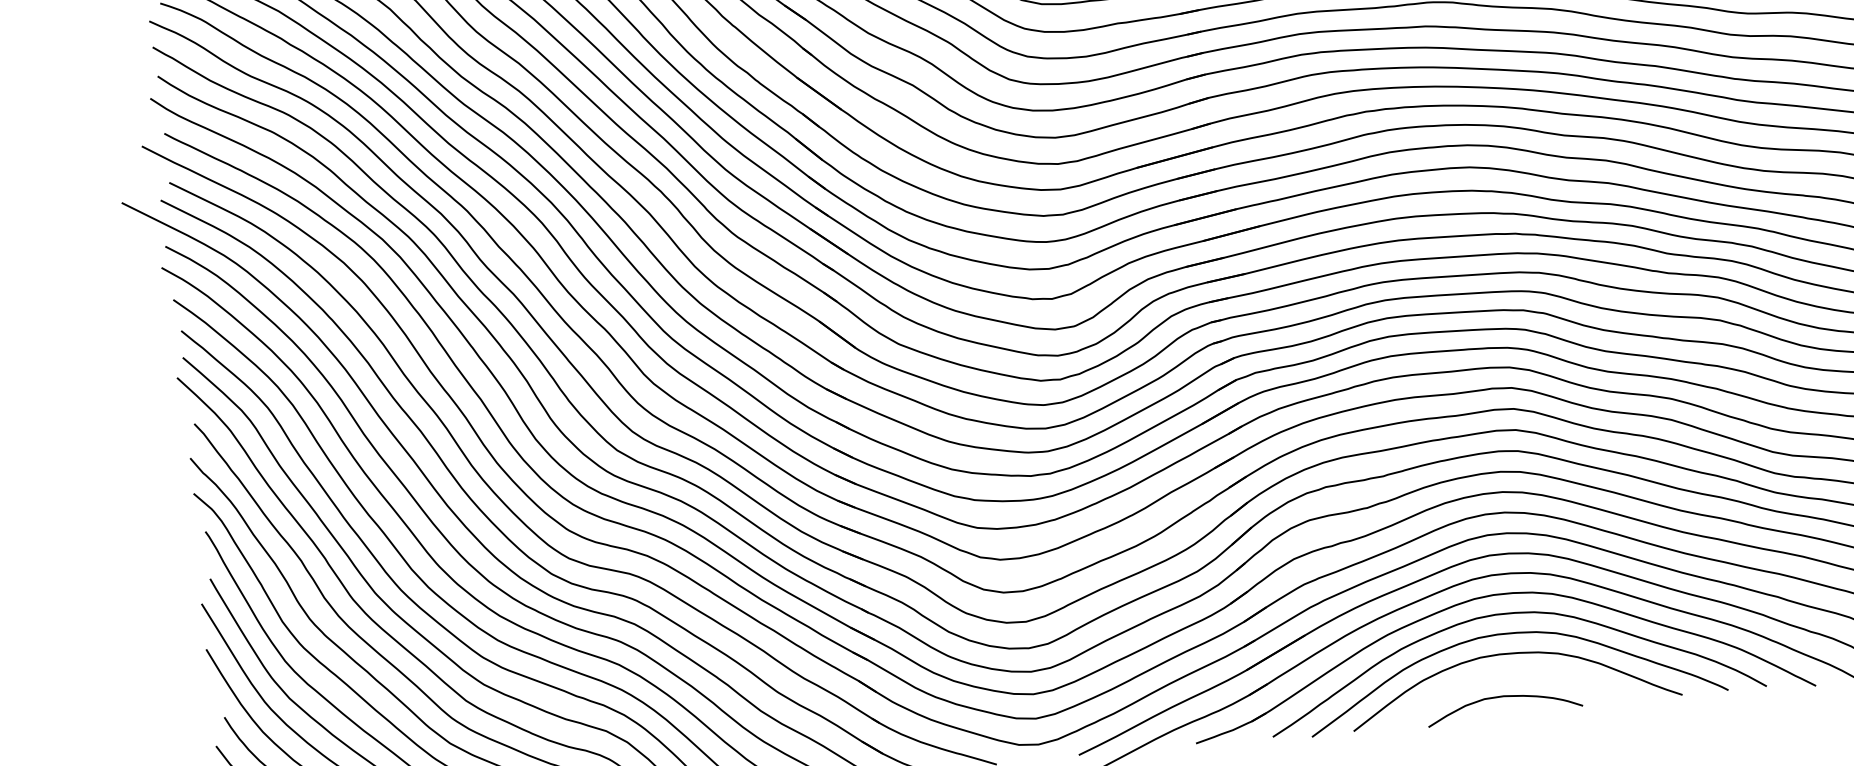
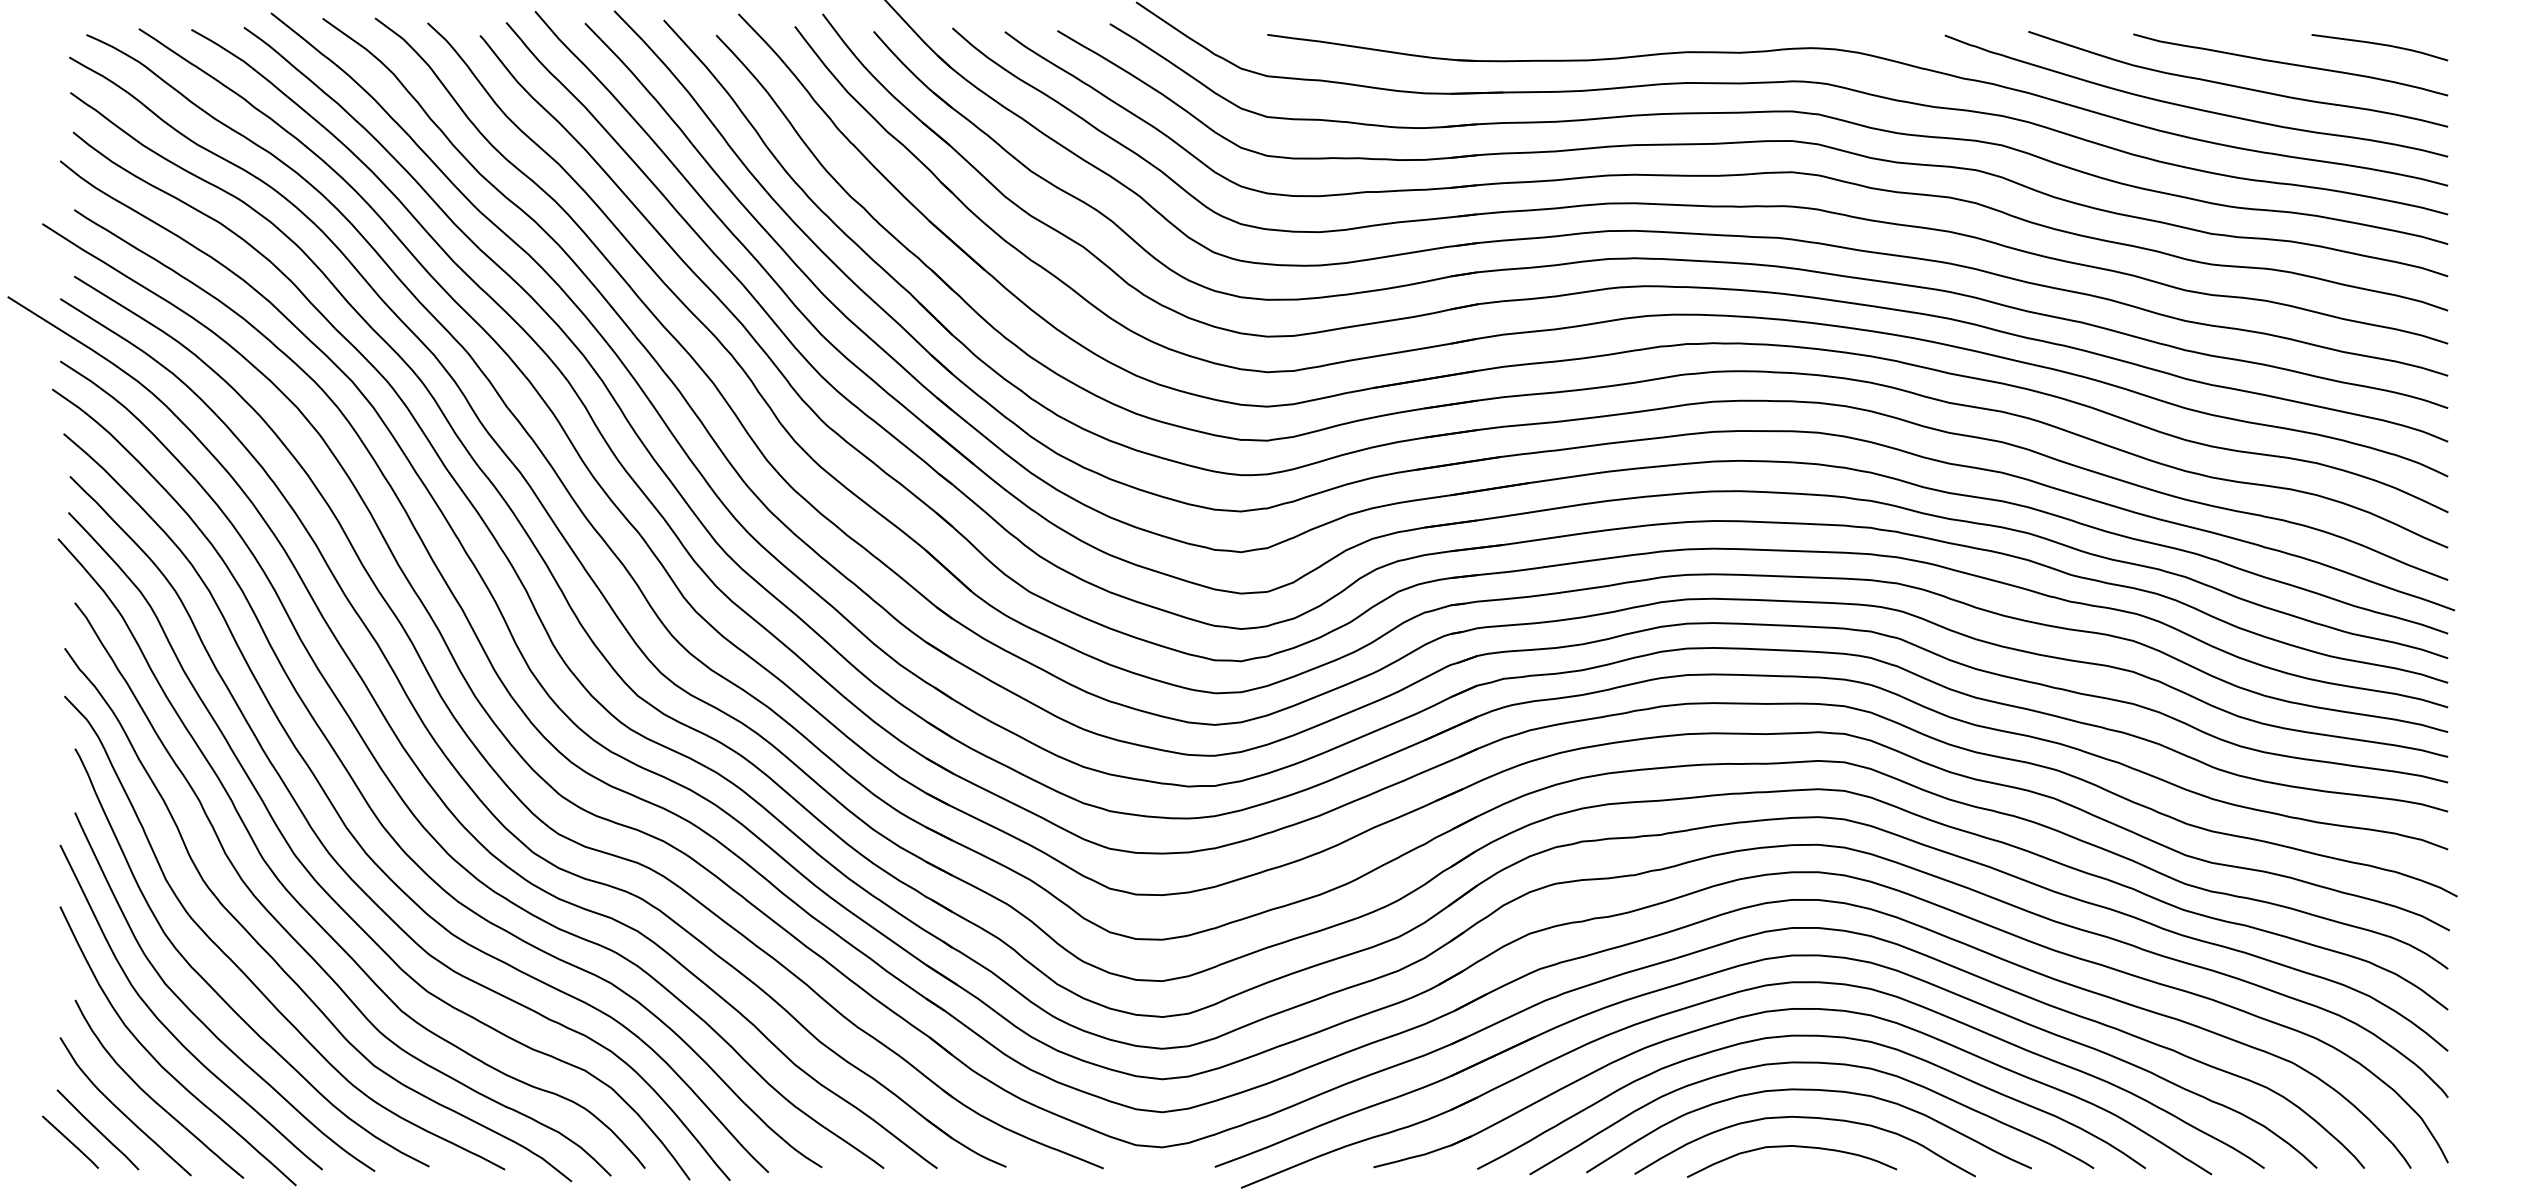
curve: (1510, 675) -> (1804, 1118), added

